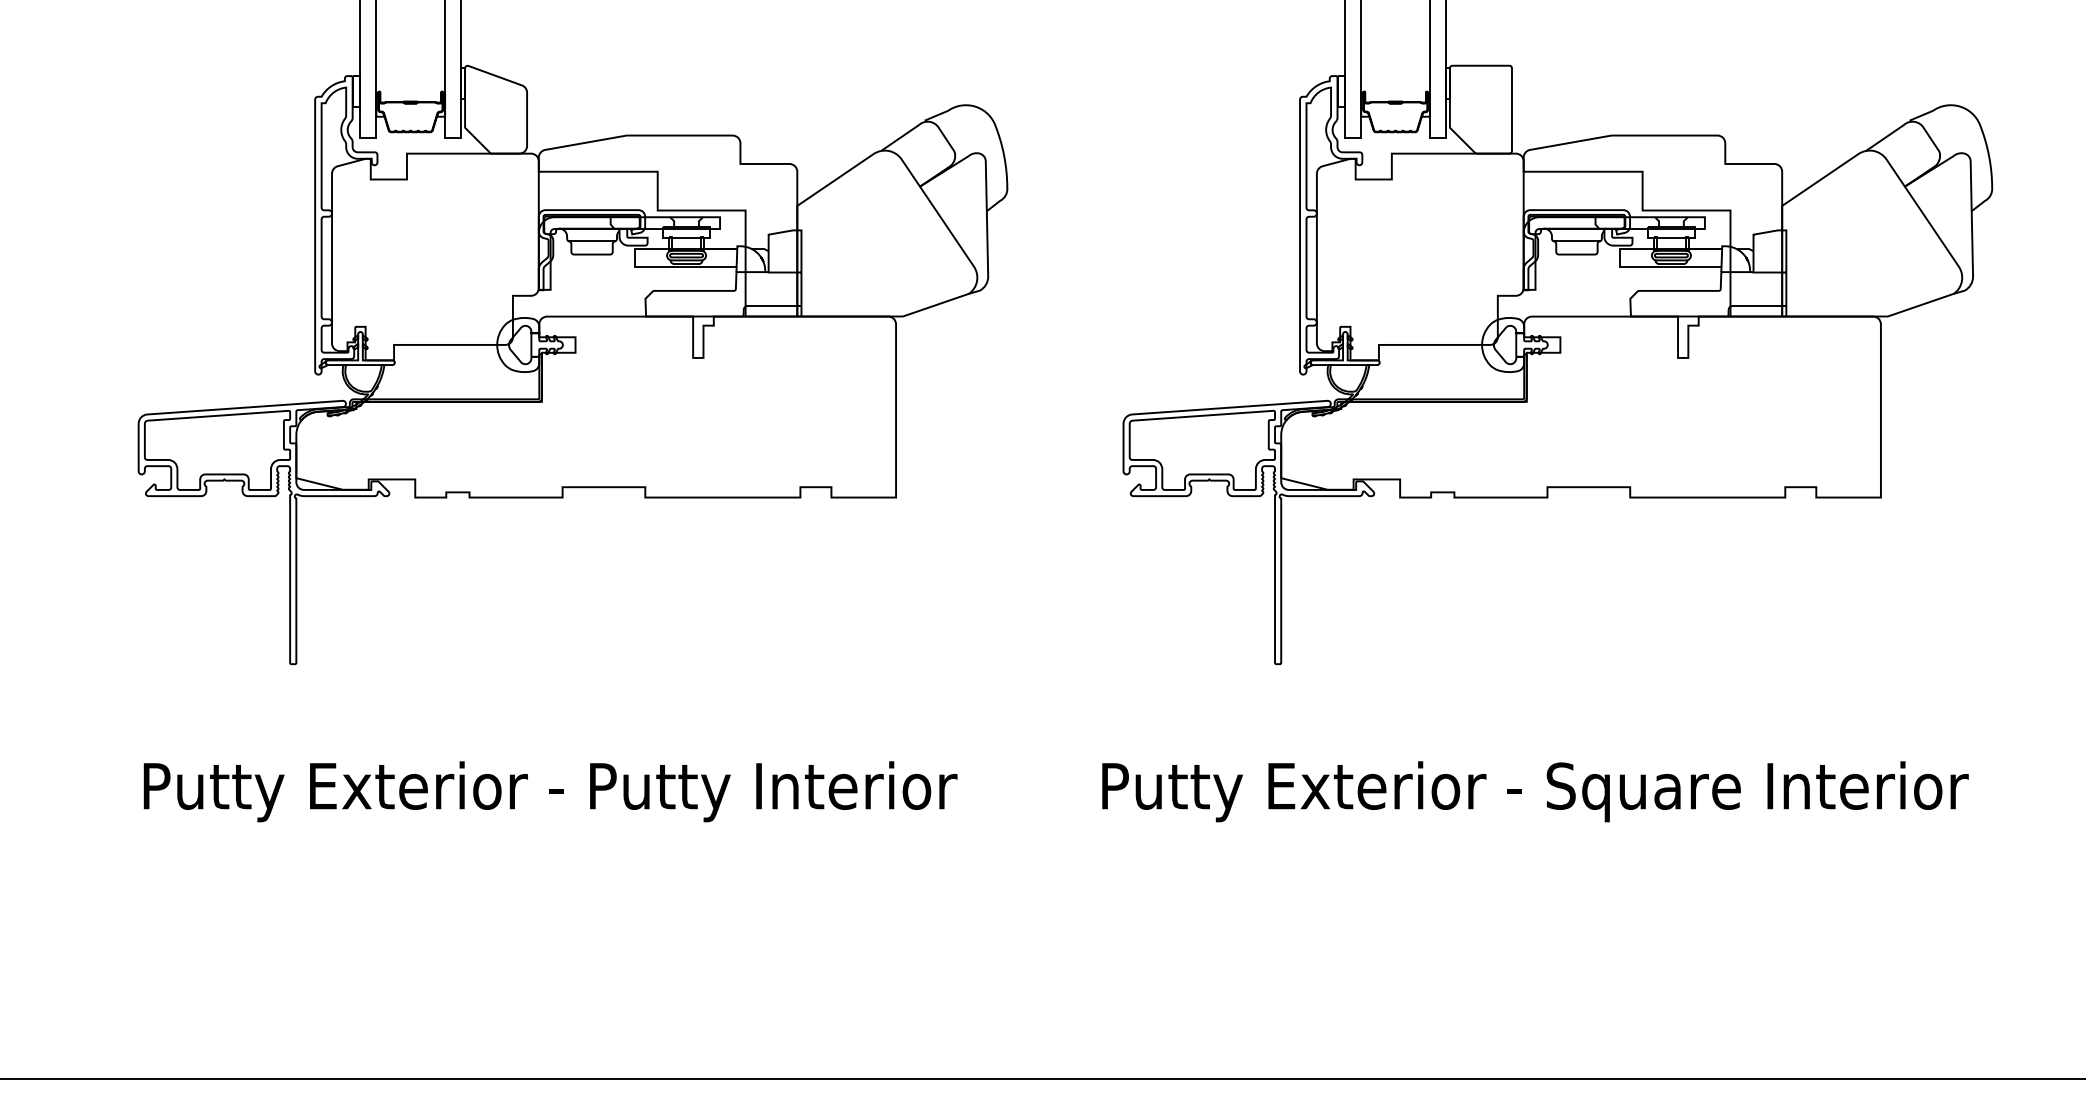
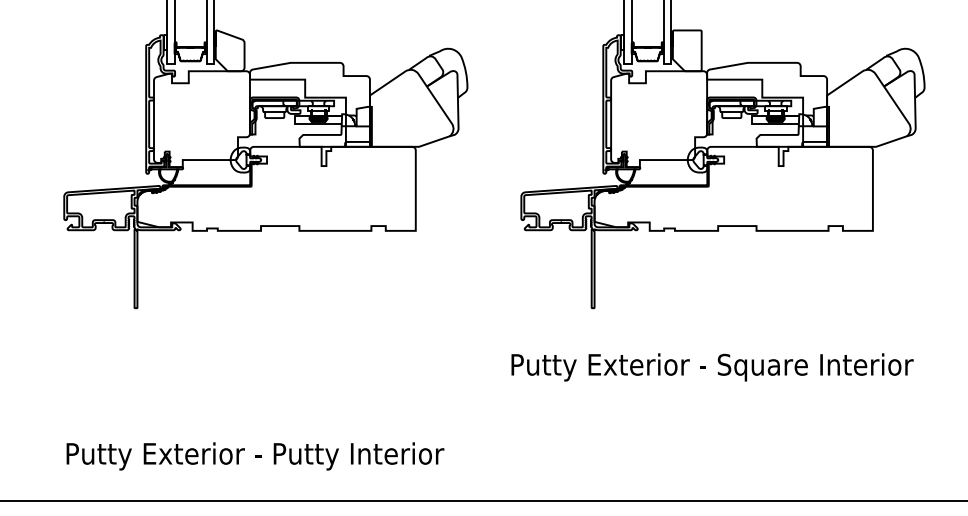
text: (550, 791) -> (255, 456), moved

